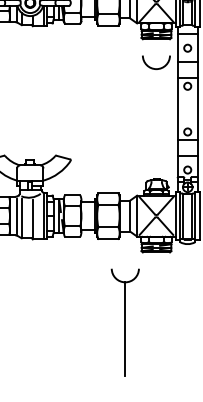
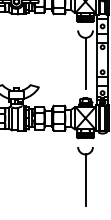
line: (156, 114) -> (85, 62), added
part: (125, 322) -> (85, 176), moved

